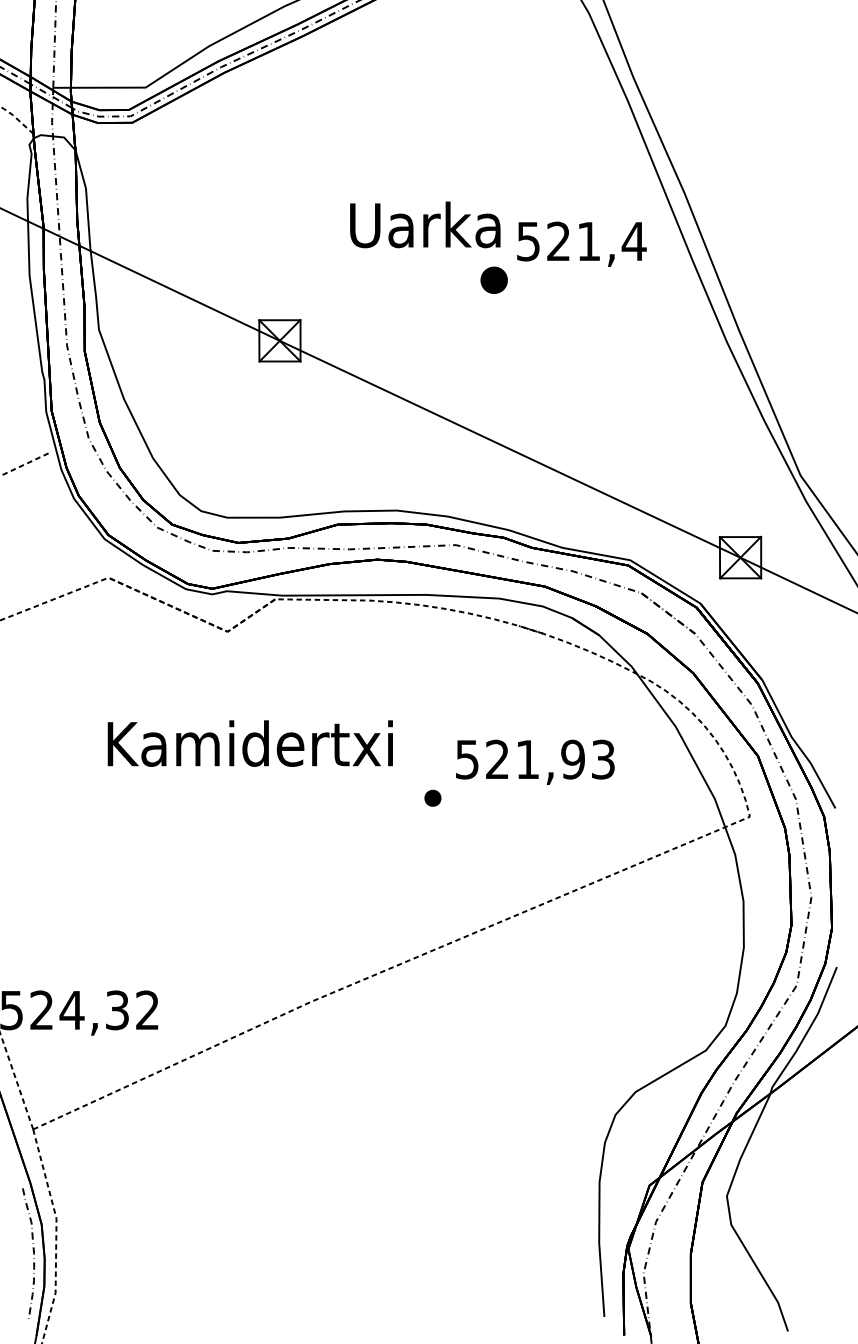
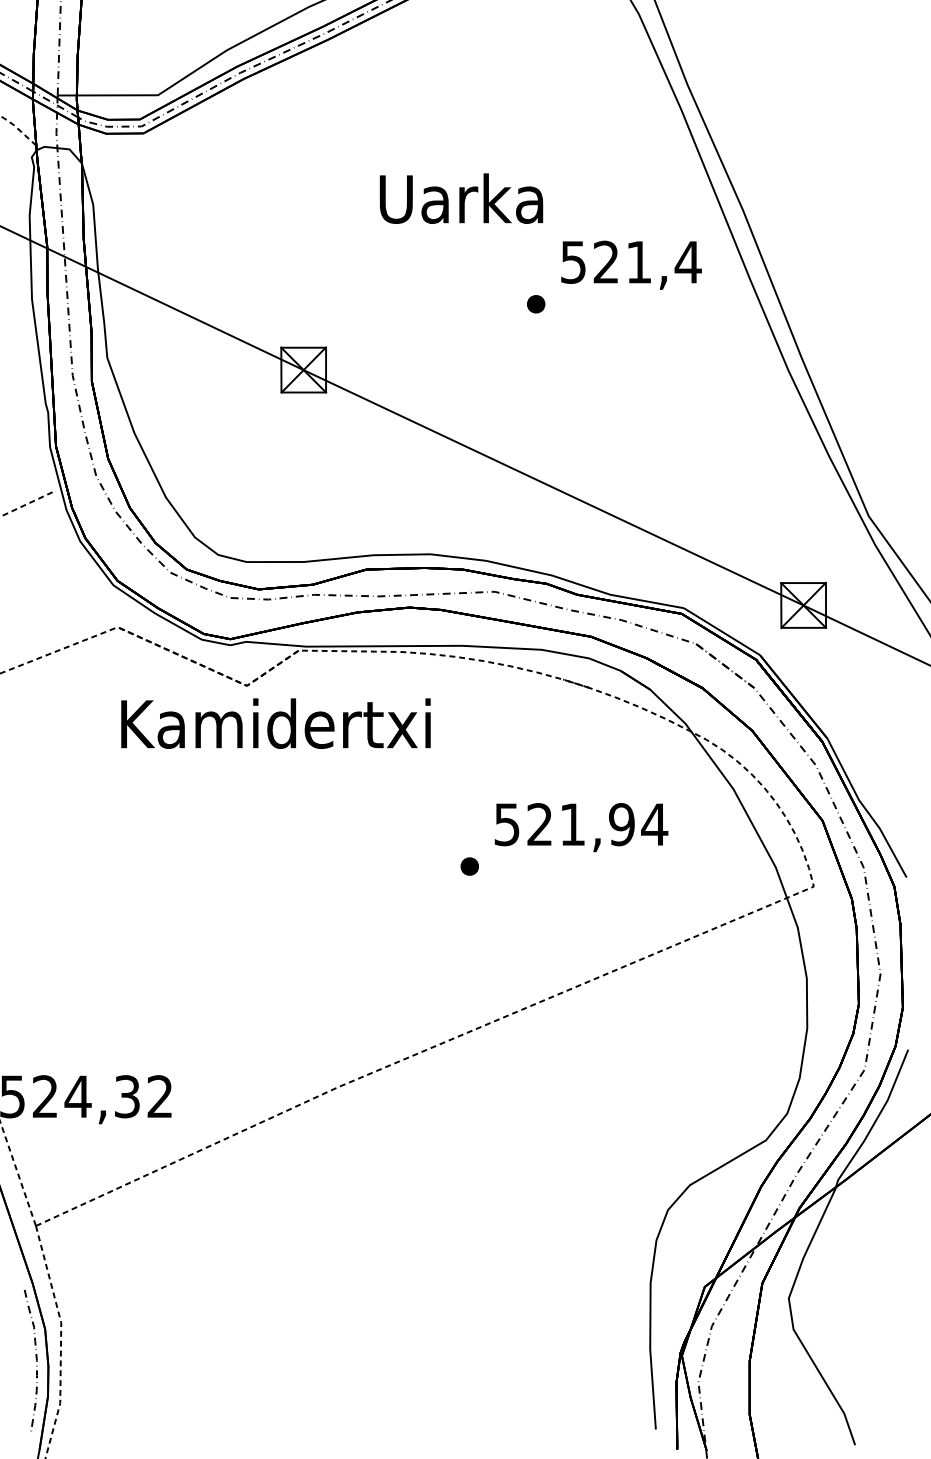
text: (425, 224) -> (461, 198), moved
part: (493, 279) -> (535, 303), size x0.62
text: (249, 743) -> (275, 723), moved
text: (602, 759) -> (653, 824), 521,93 -> 521,94

